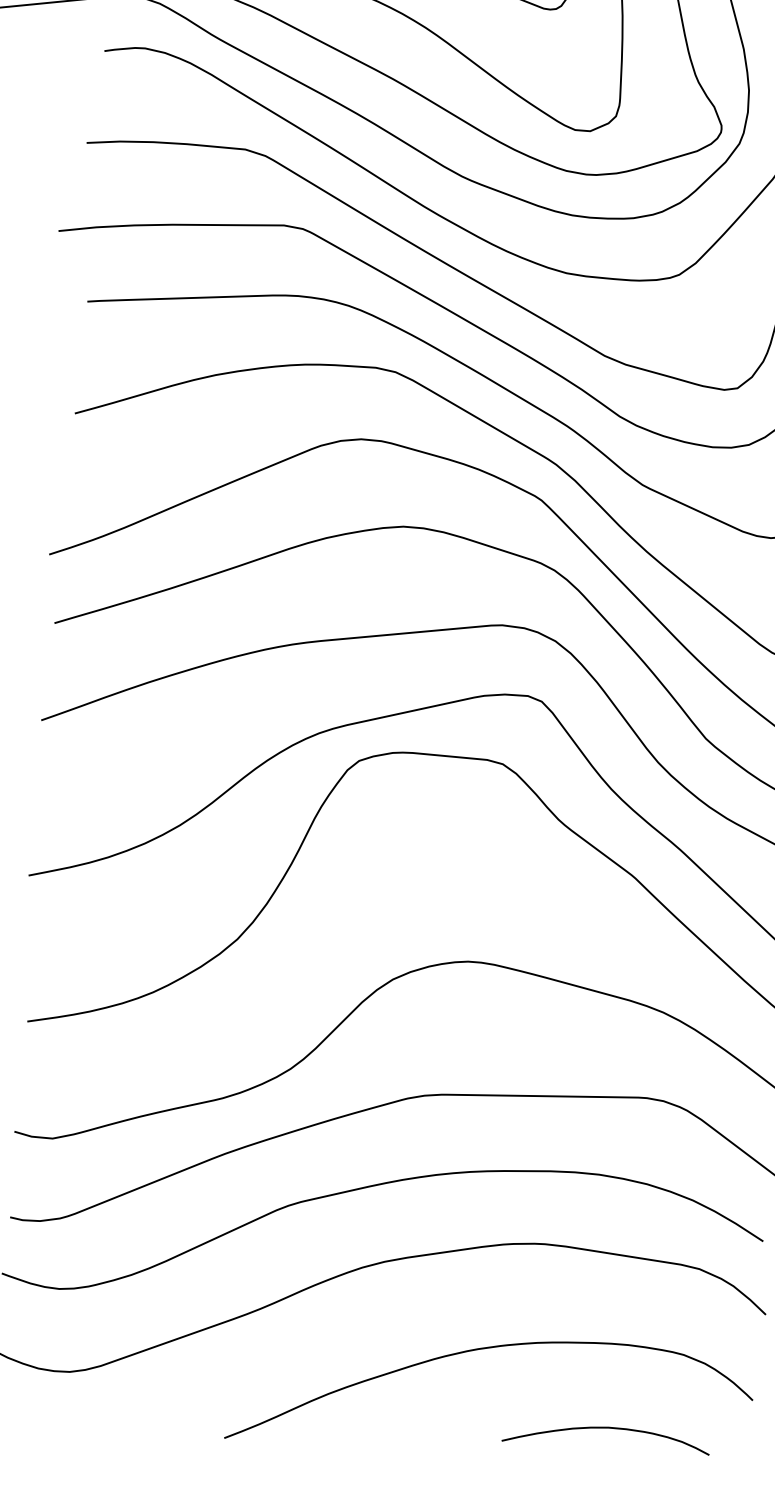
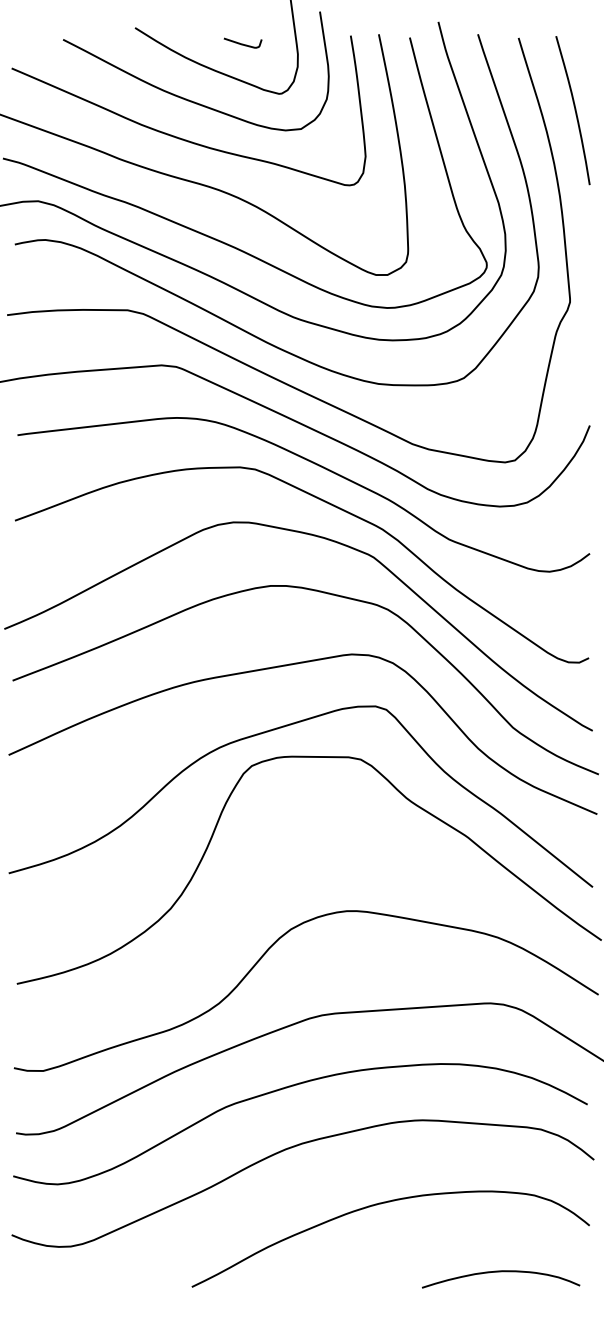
curve: (607, 1429) -> (501, 1272), moved

